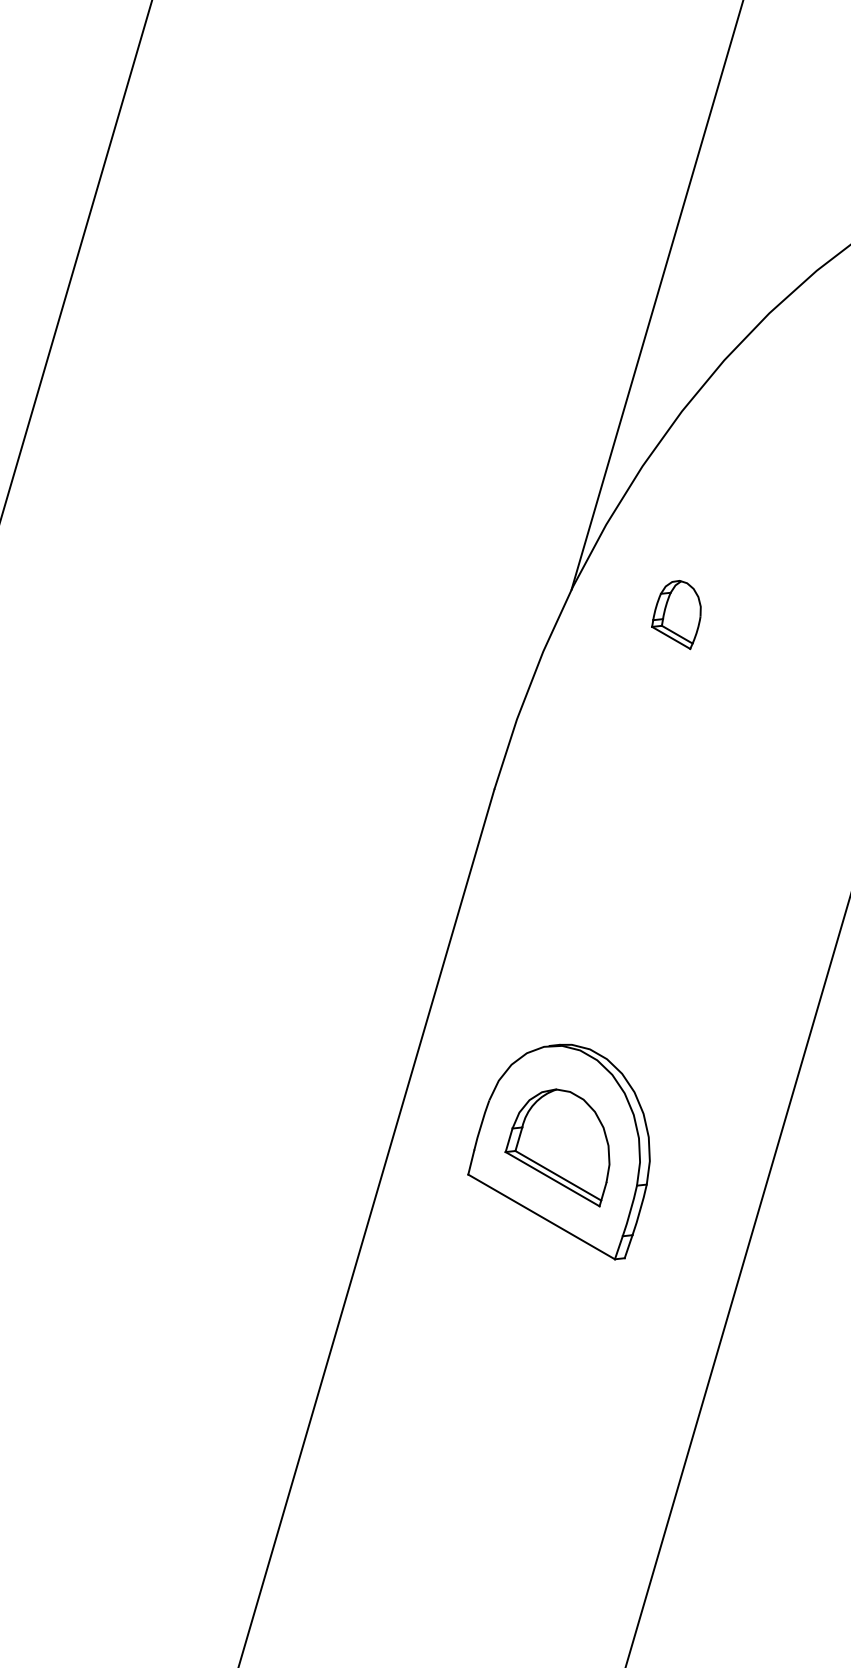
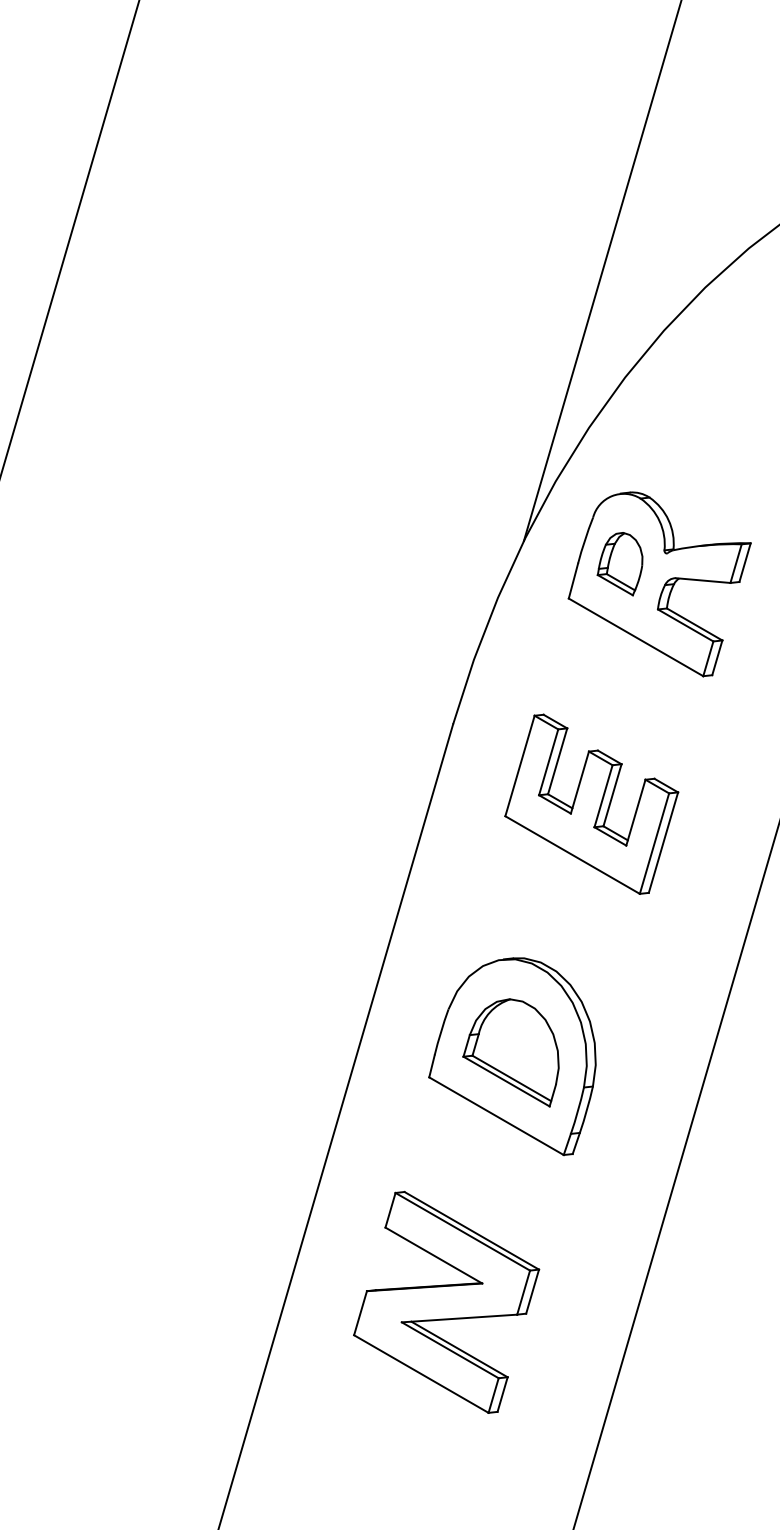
part: (719, 637) -> (659, 584), added
part: (645, 875) -> (591, 803), added
part: (487, 1418) -> (446, 1301), added

